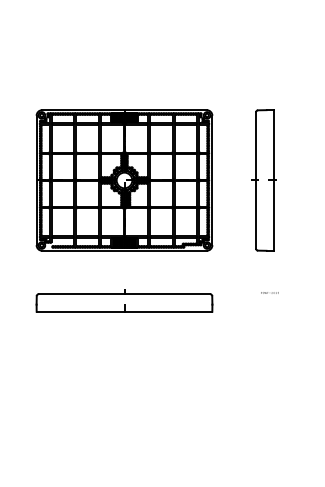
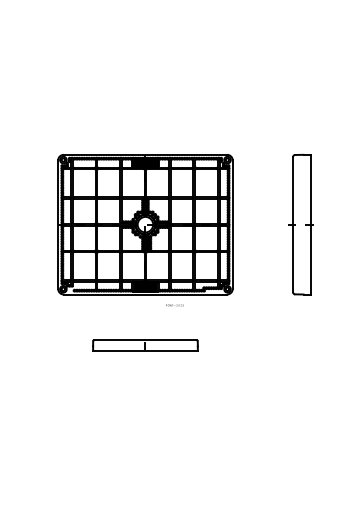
part: (263, 180) -> (300, 224), moved
text: (269, 293) -> (174, 305), moved
part: (124, 300) -> (145, 343), size x0.6

